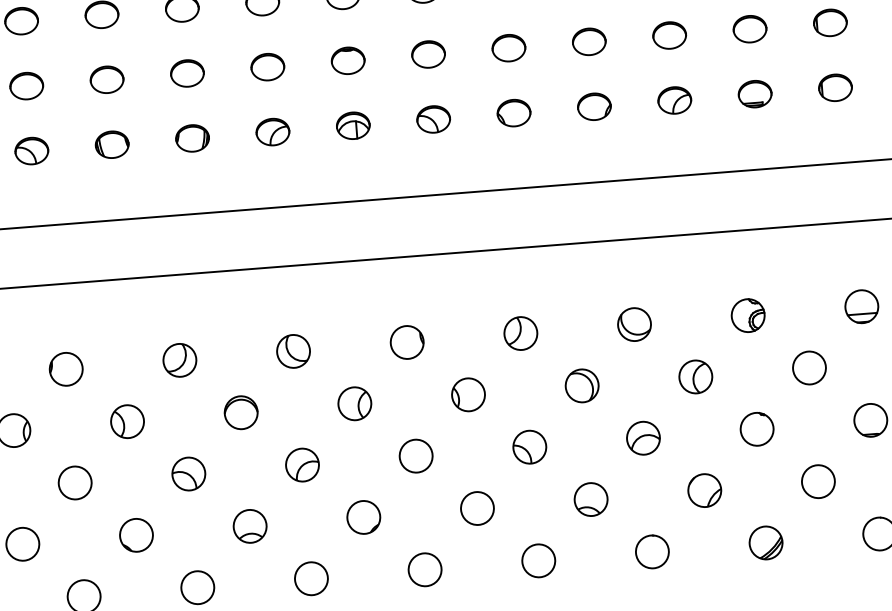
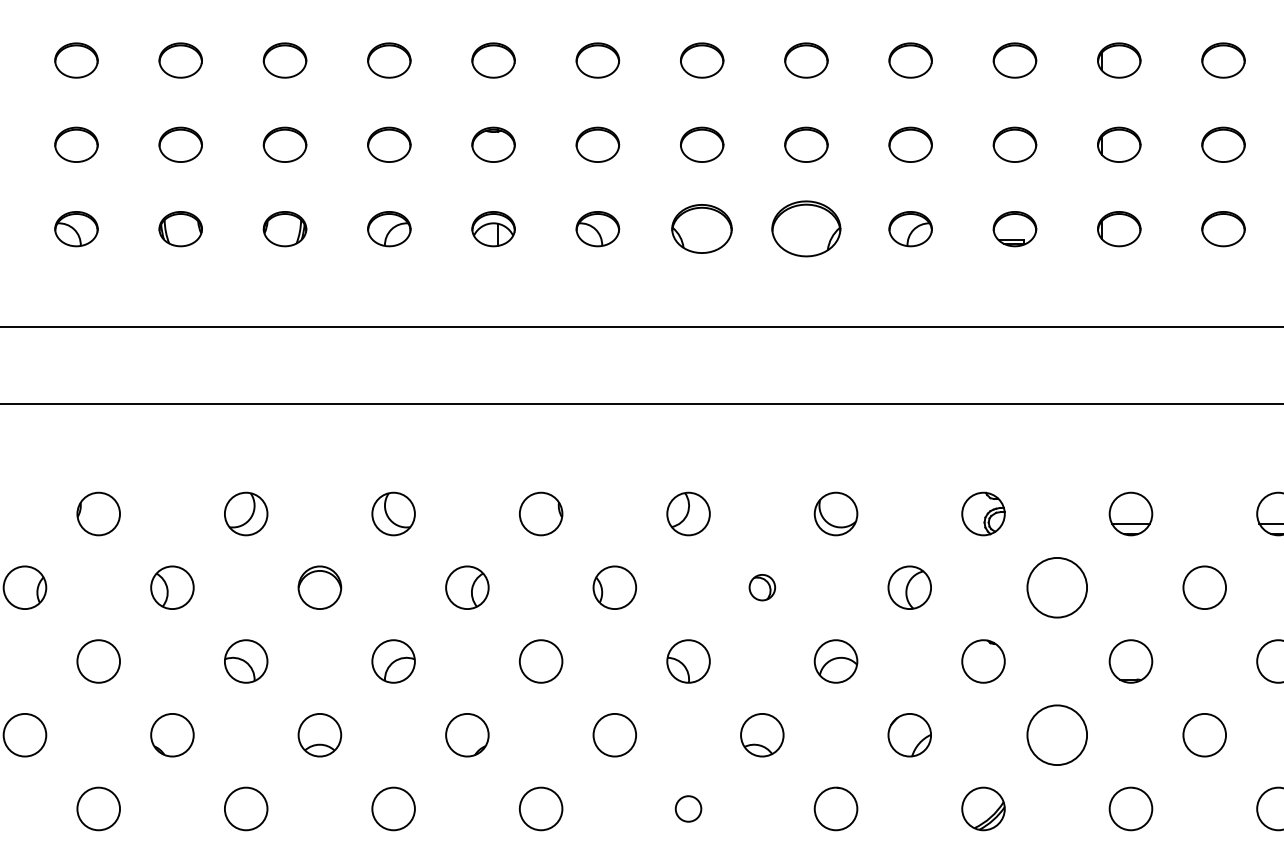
part: (594, 107) -> (806, 229), size x1.6
part: (514, 113) -> (702, 229), size x1.4
circle: (808, 367) -> (1056, 587), size x1.4
part: (582, 385) -> (762, 587), size x0.6
circle: (817, 481) -> (1056, 734), size x1.4
circle: (538, 560) -> (688, 808), size x0.6

